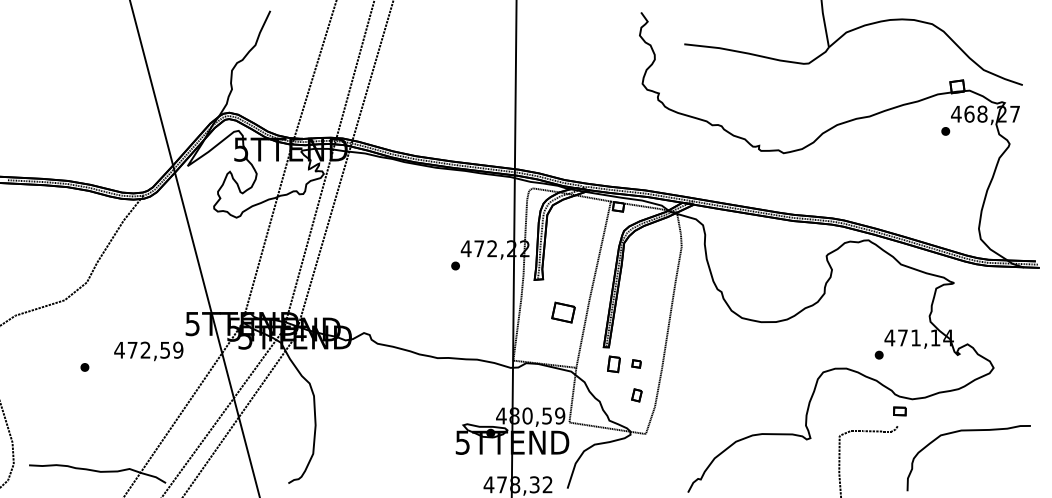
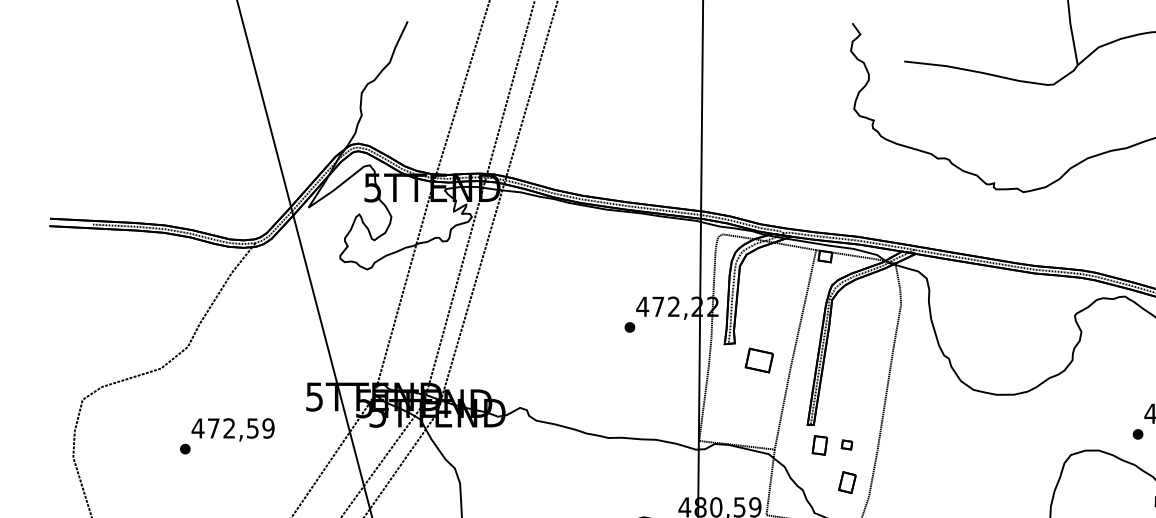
part: (563, 312) -> (759, 360), moved
text: (148, 351) -> (232, 430), moved
part: (636, 395) -> (846, 482), size x1.43

